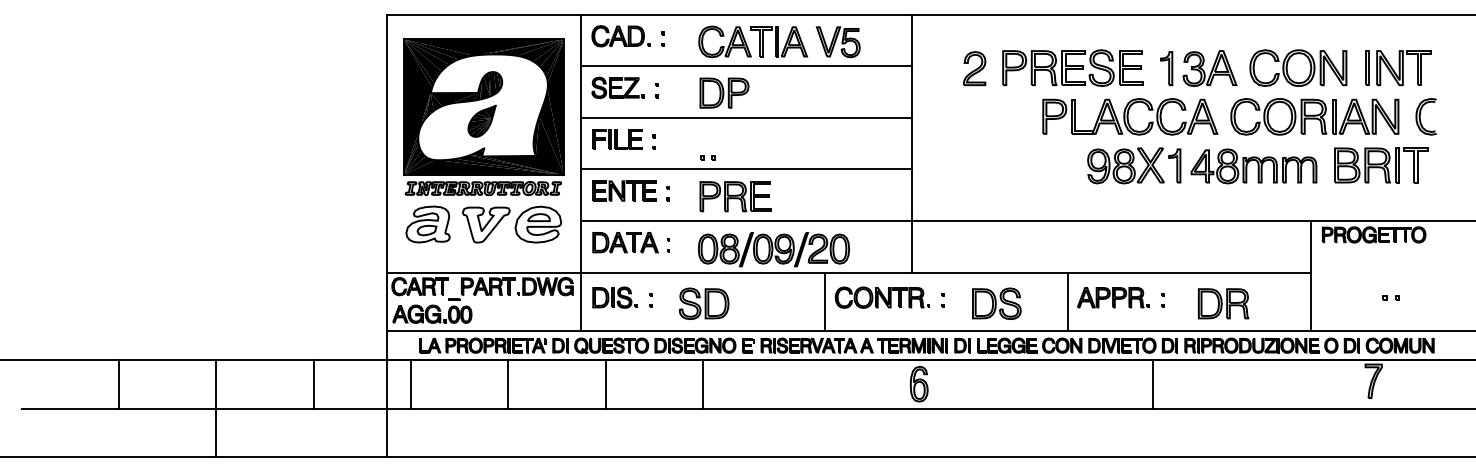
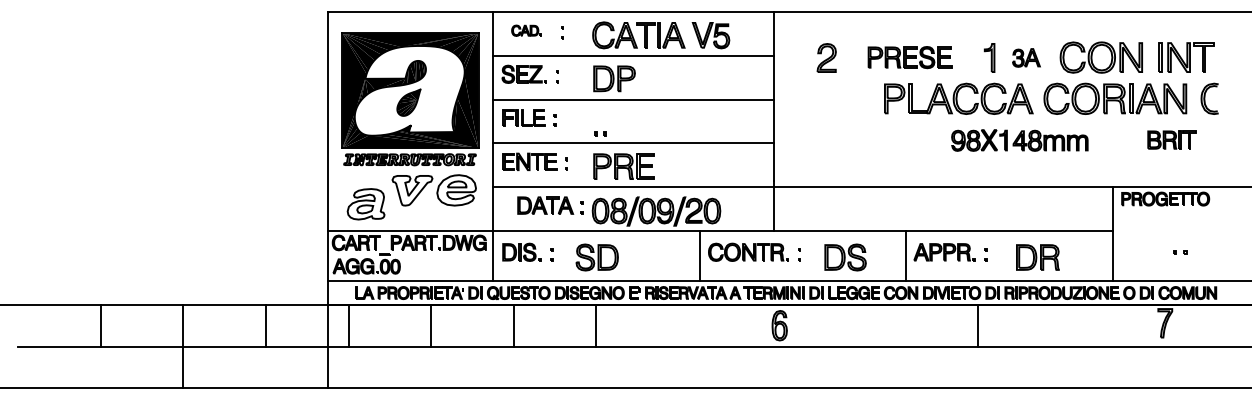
part: (620, 36) -> (526, 30), size x0.6
part: (1072, 68) -> (909, 57), size x0.7
part: (1210, 68) -> (1026, 57), size x0.6
part: (1381, 164) -> (1171, 139), size x0.6
part: (1201, 165) -> (1019, 140), size x0.7
part: (427, 224) -> (365, 204), moved
part: (631, 242) -> (550, 205), moved

